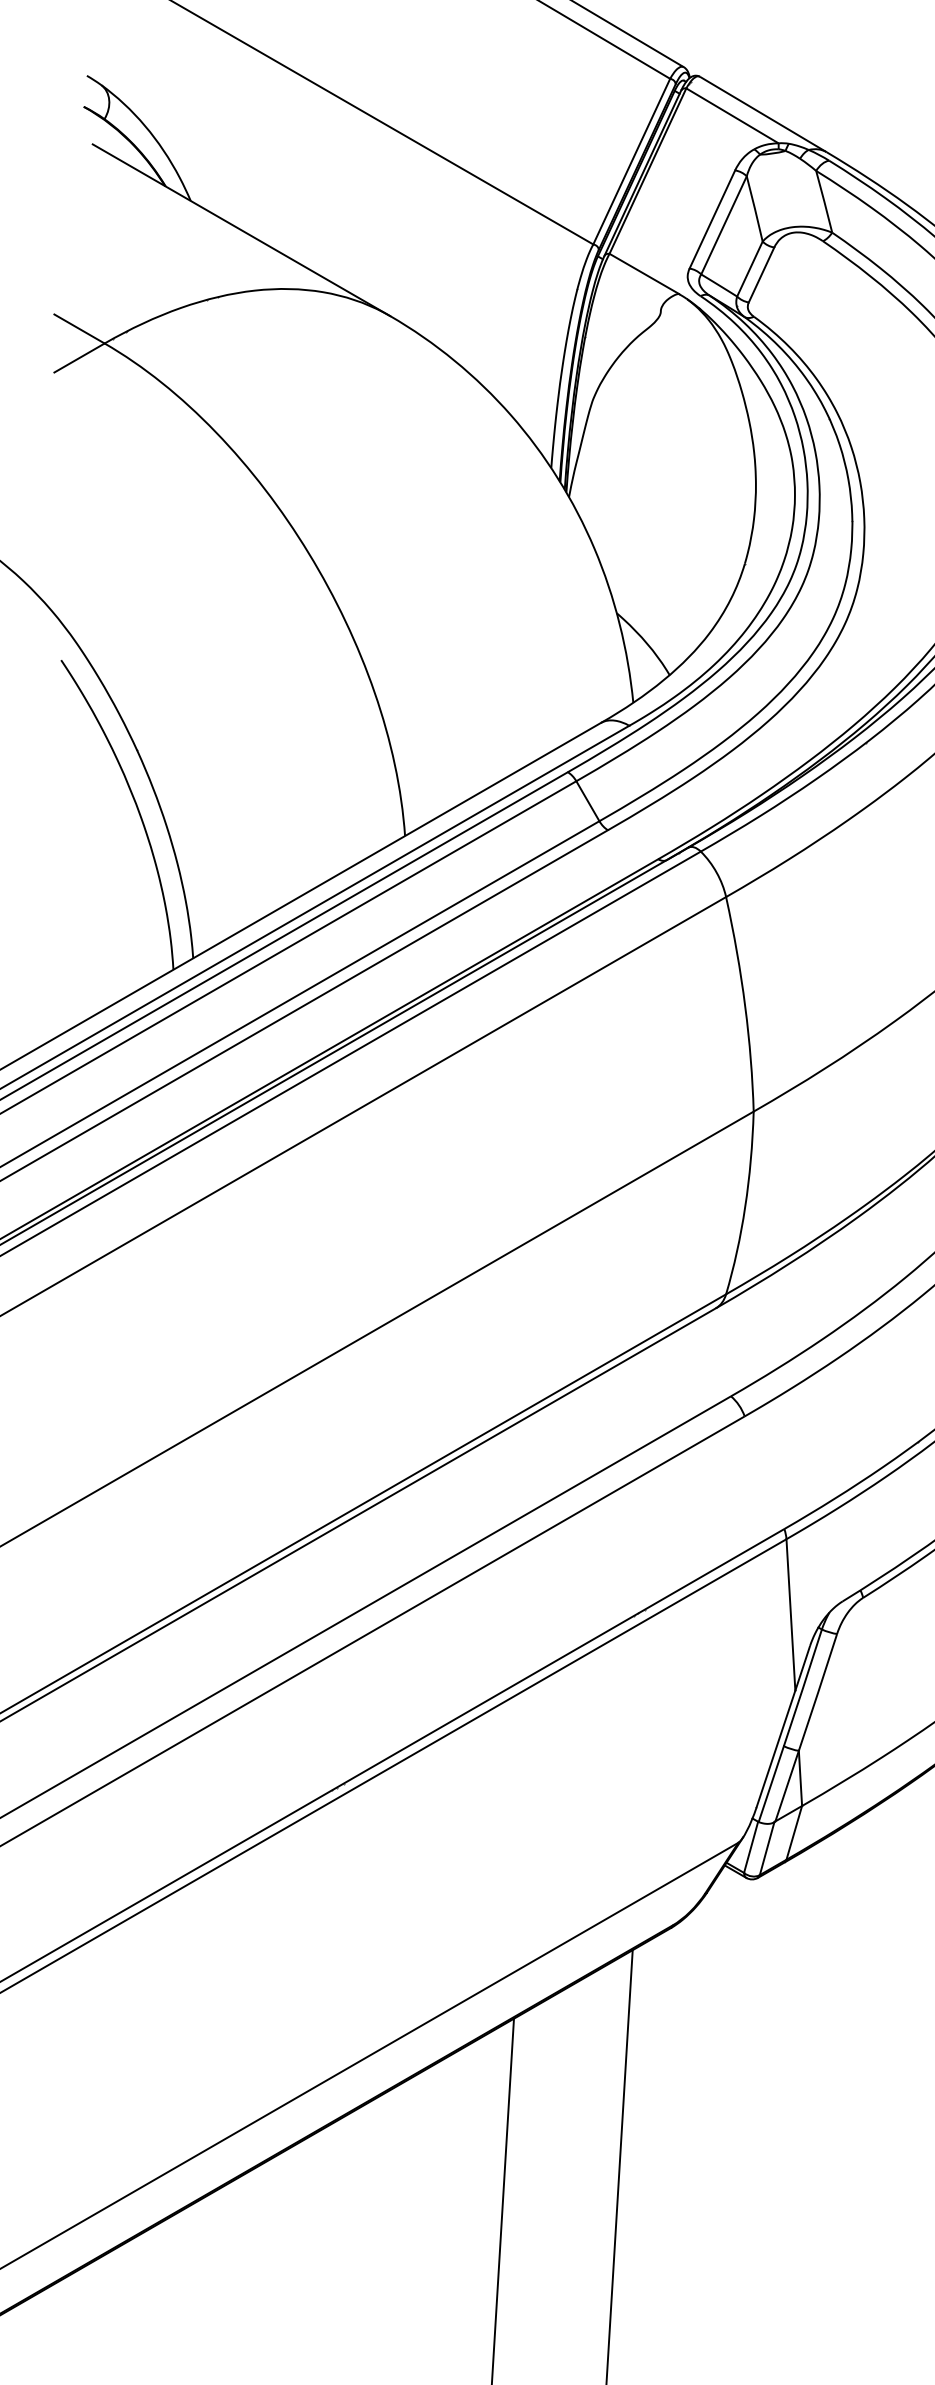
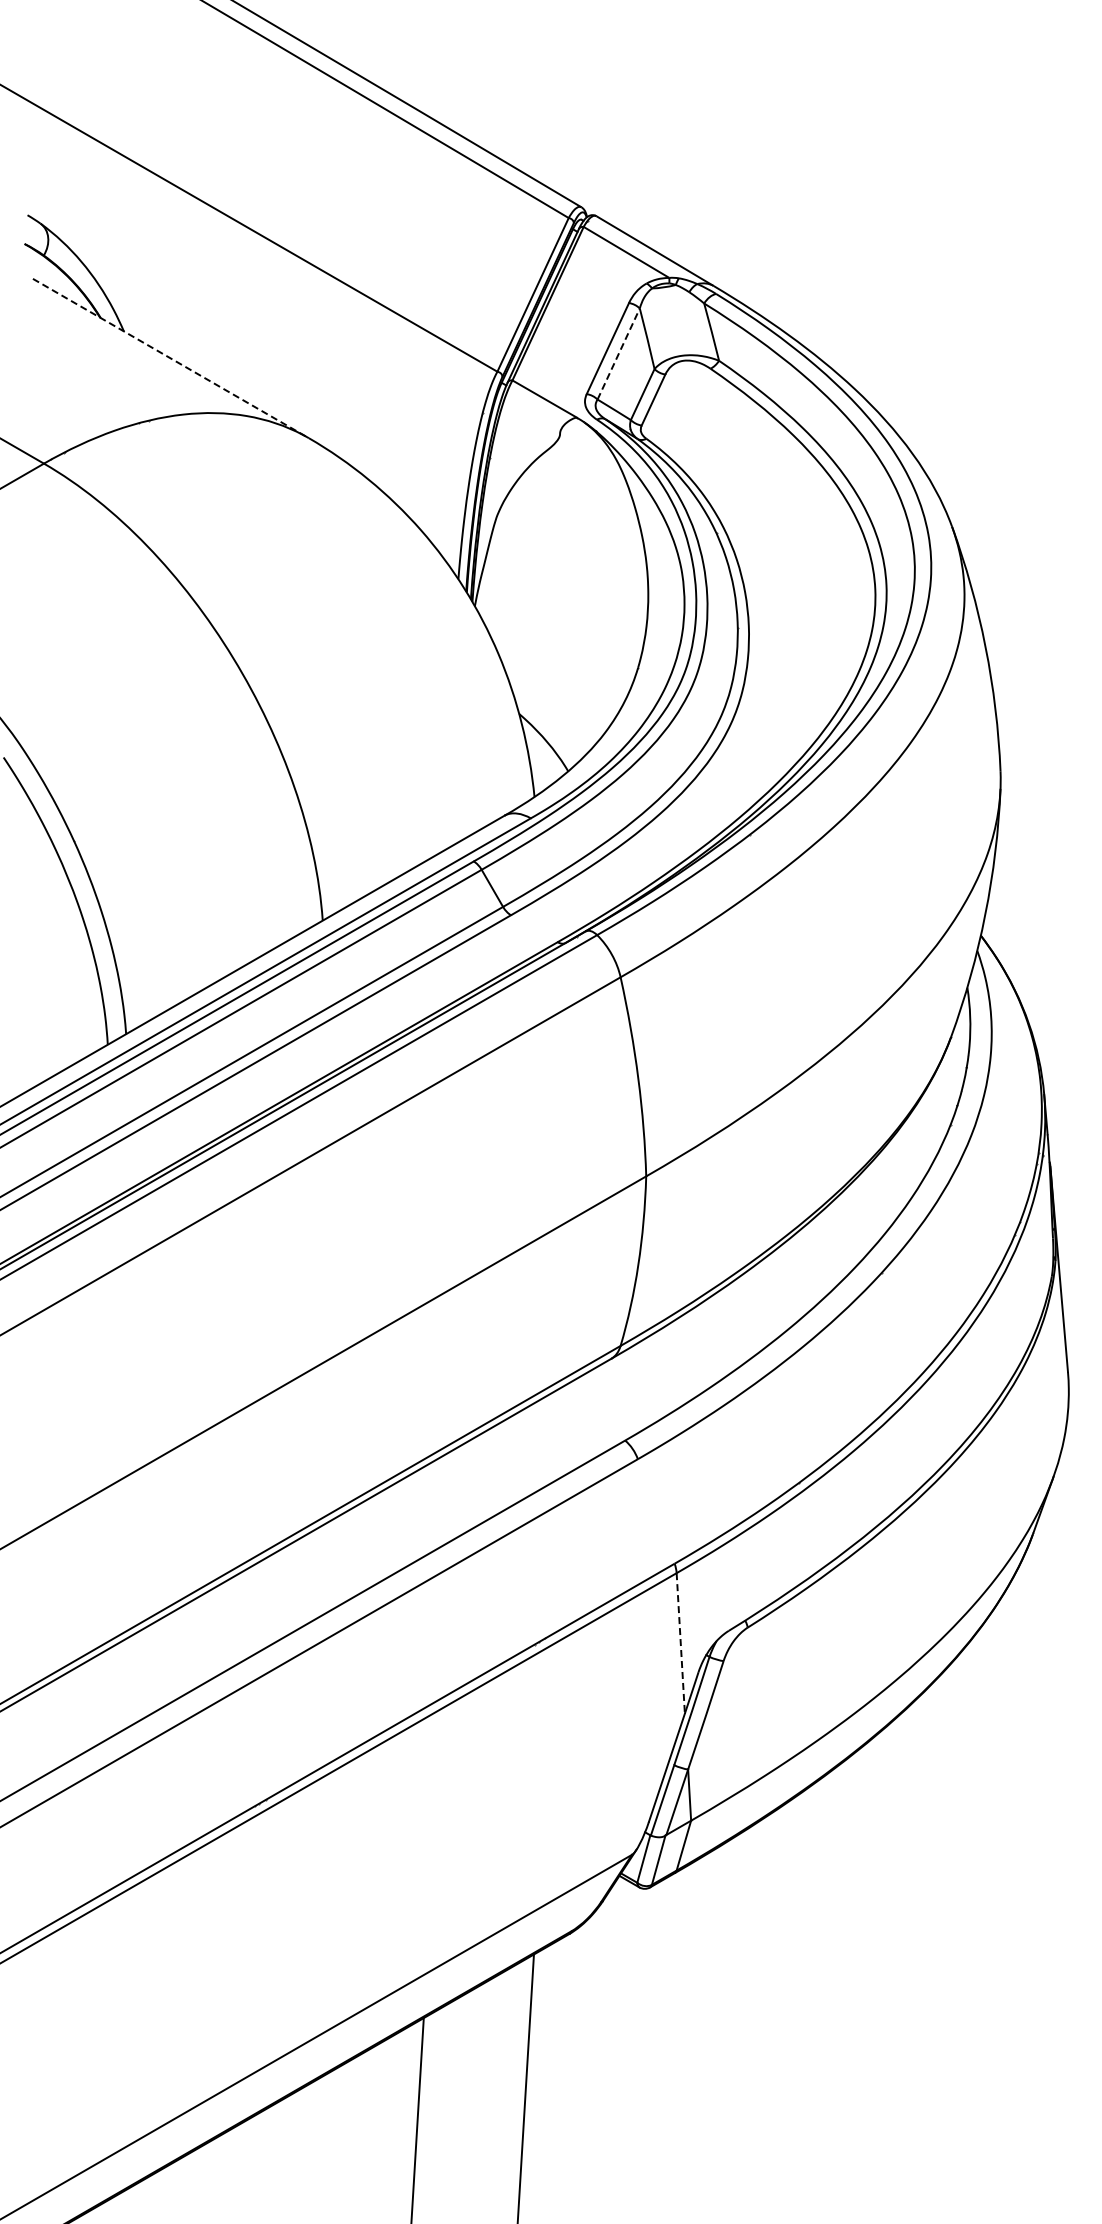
line: (723, 224) -> (618, 353), solid -> dashed
line: (242, 230) -> (171, 358), solid -> dashed
line: (790, 1615) -> (680, 1643), solid -> dashed

